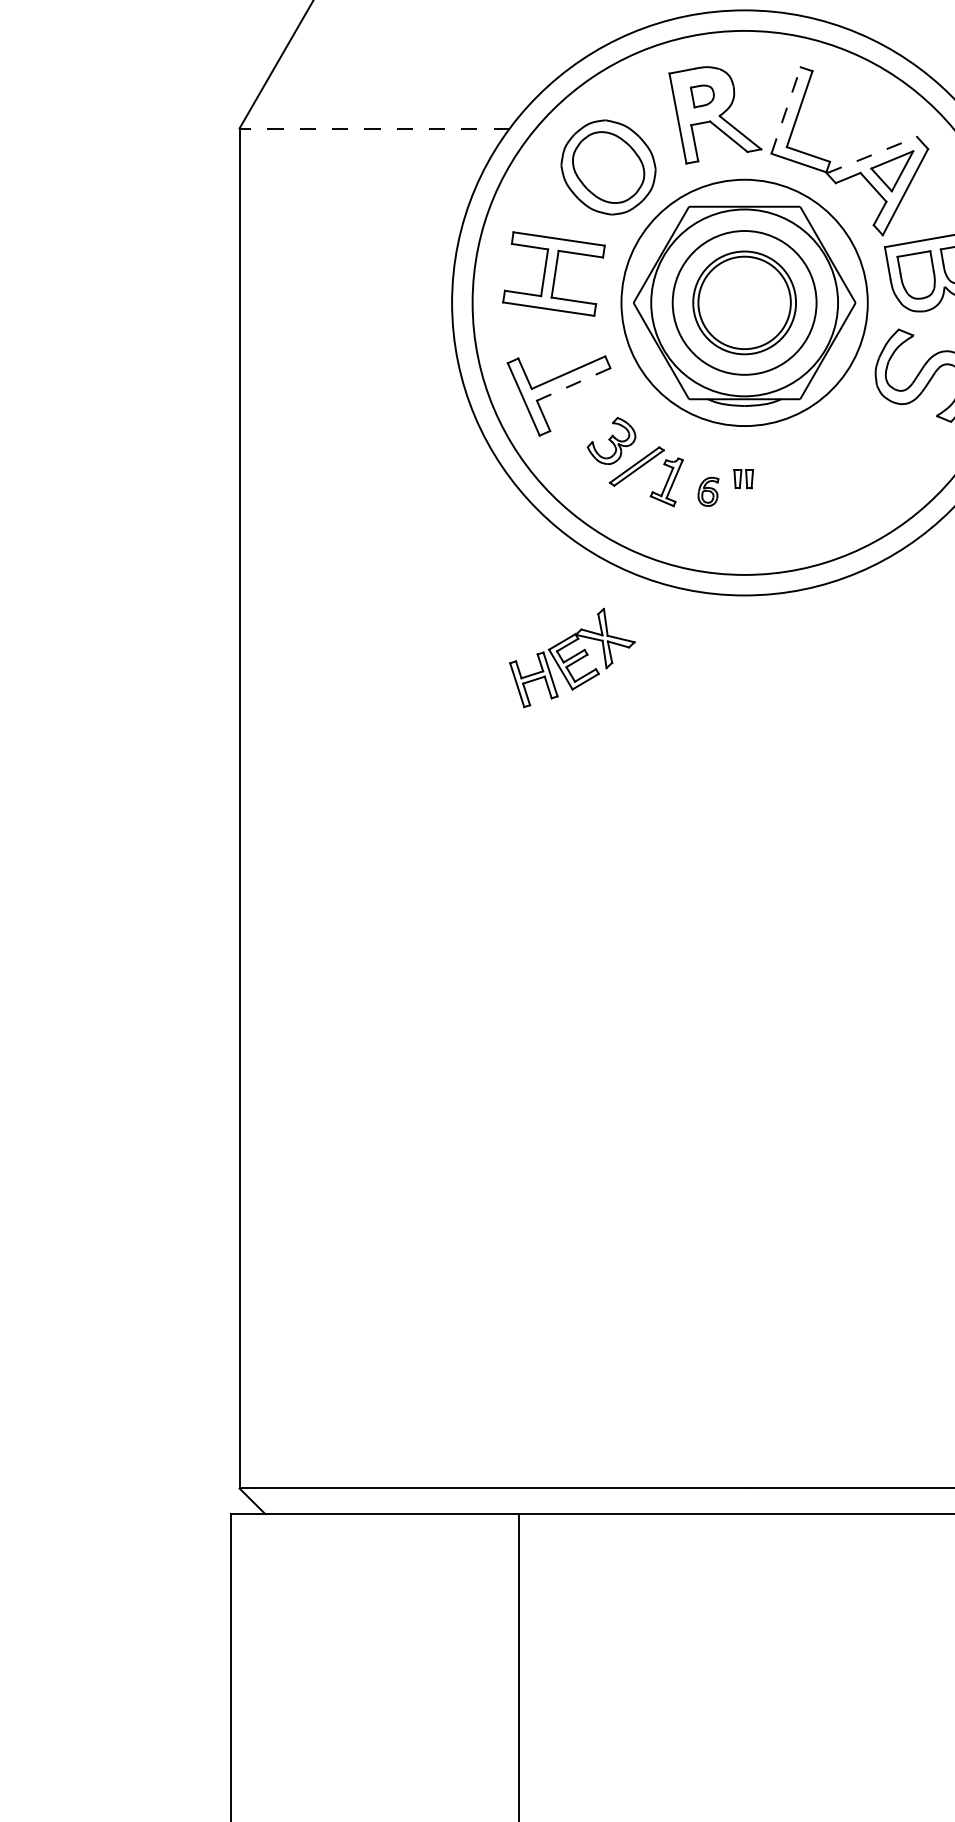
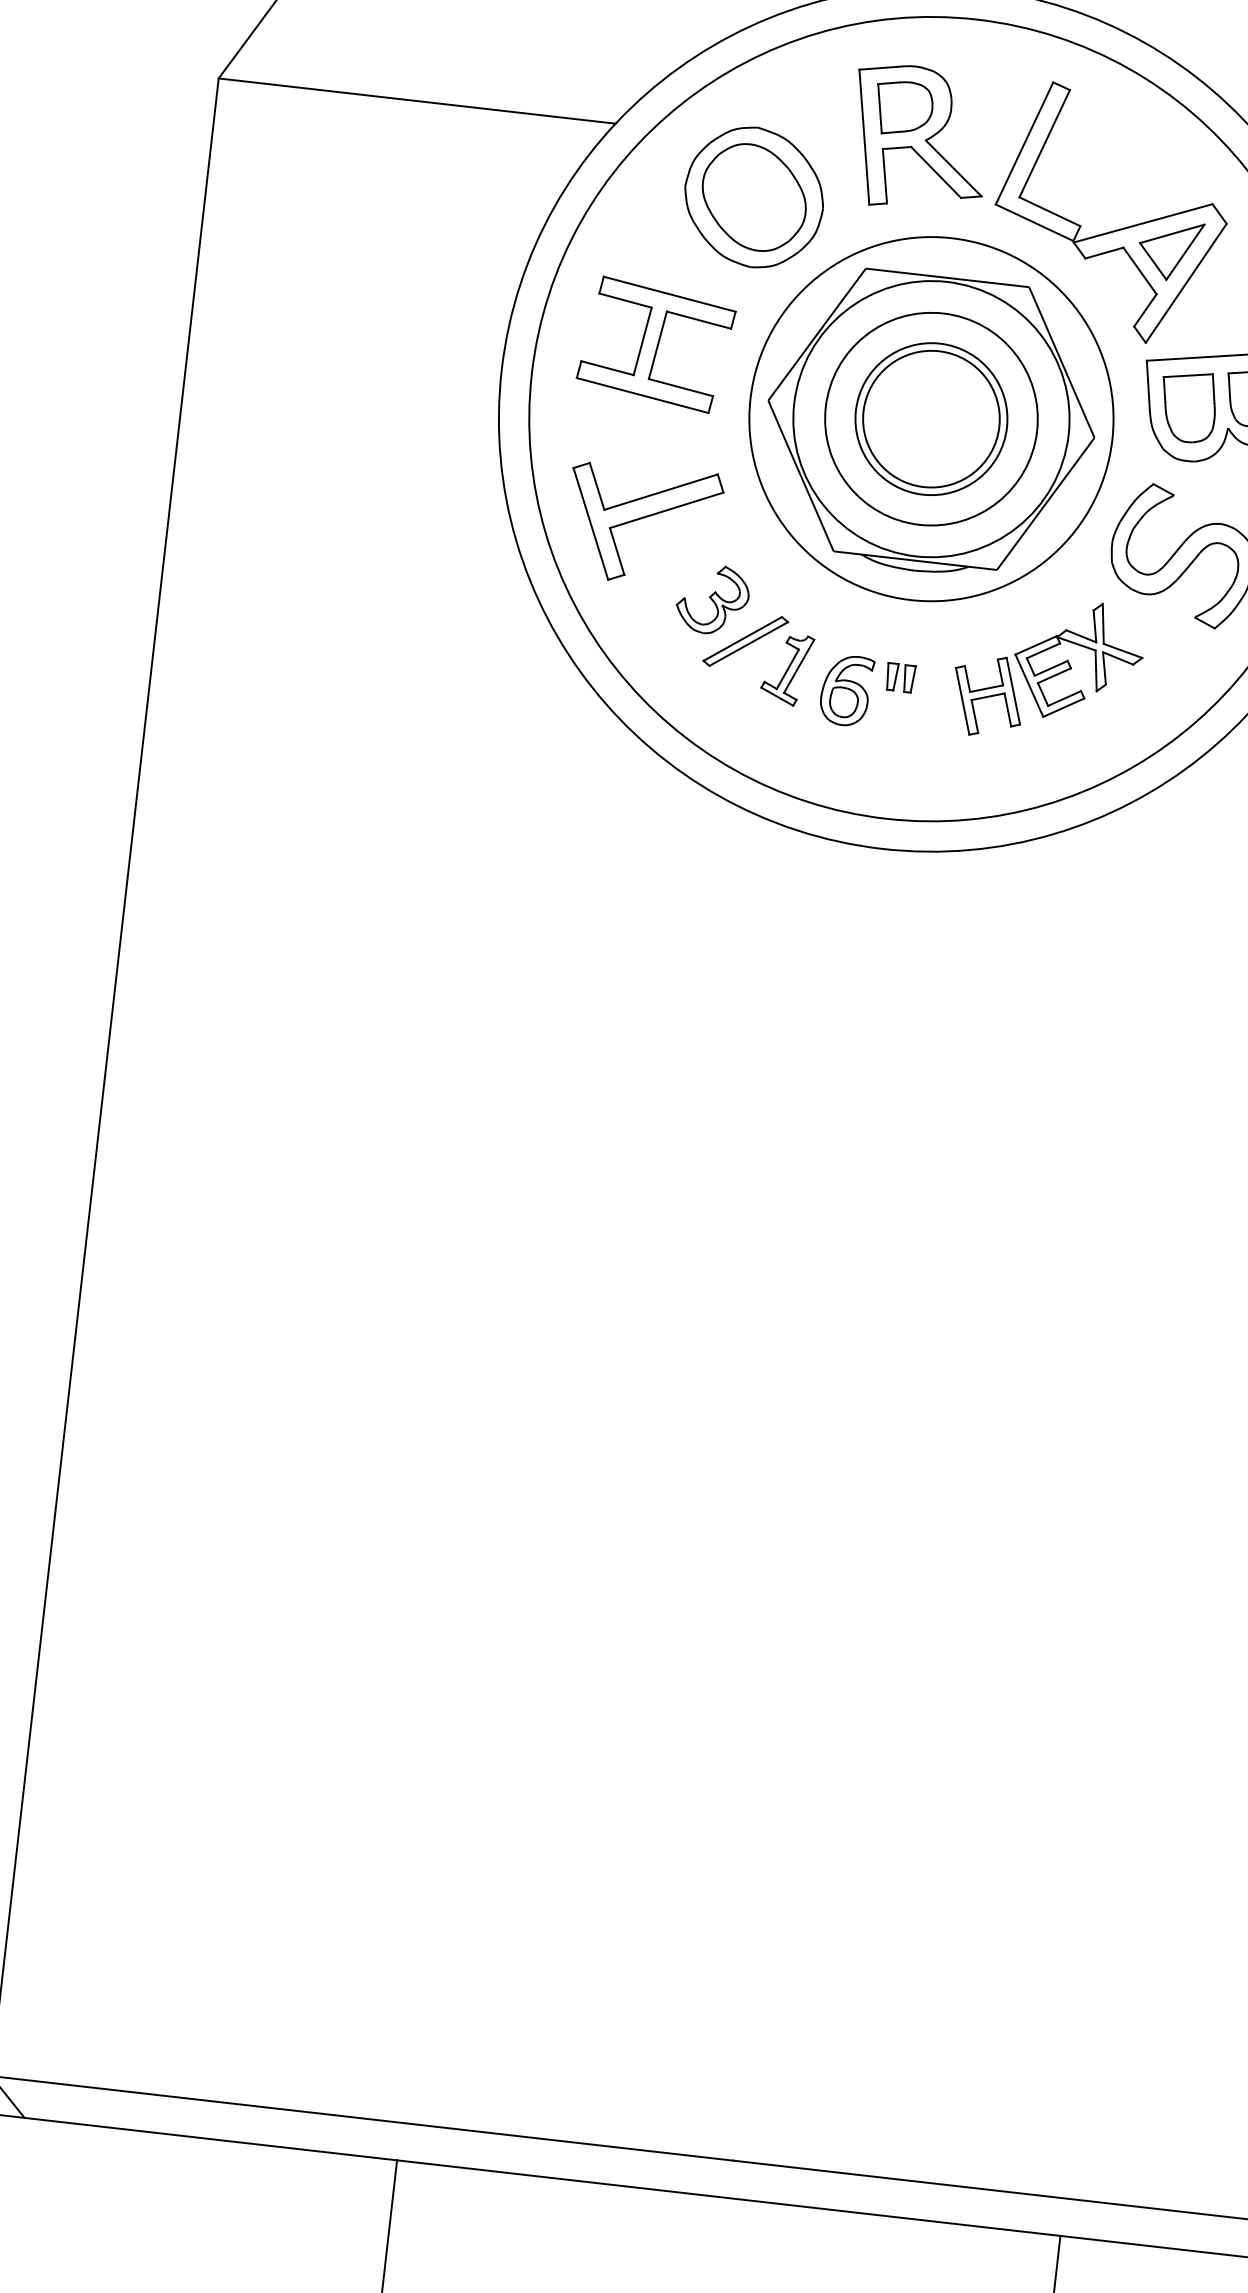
part: (702, 96) -> (904, 108), size x1.67
line: (786, 110) -> (1025, 143), dashed -> solid
line: (374, 128) -> (416, 101), dashed -> solid
line: (871, 155) -> (1142, 223), dashed -> solid
line: (573, 384) -> (666, 510), dashed -> solid
part: (708, 491) -> (846, 690), size x1.67
part: (572, 657) -> (1048, 669), moved

